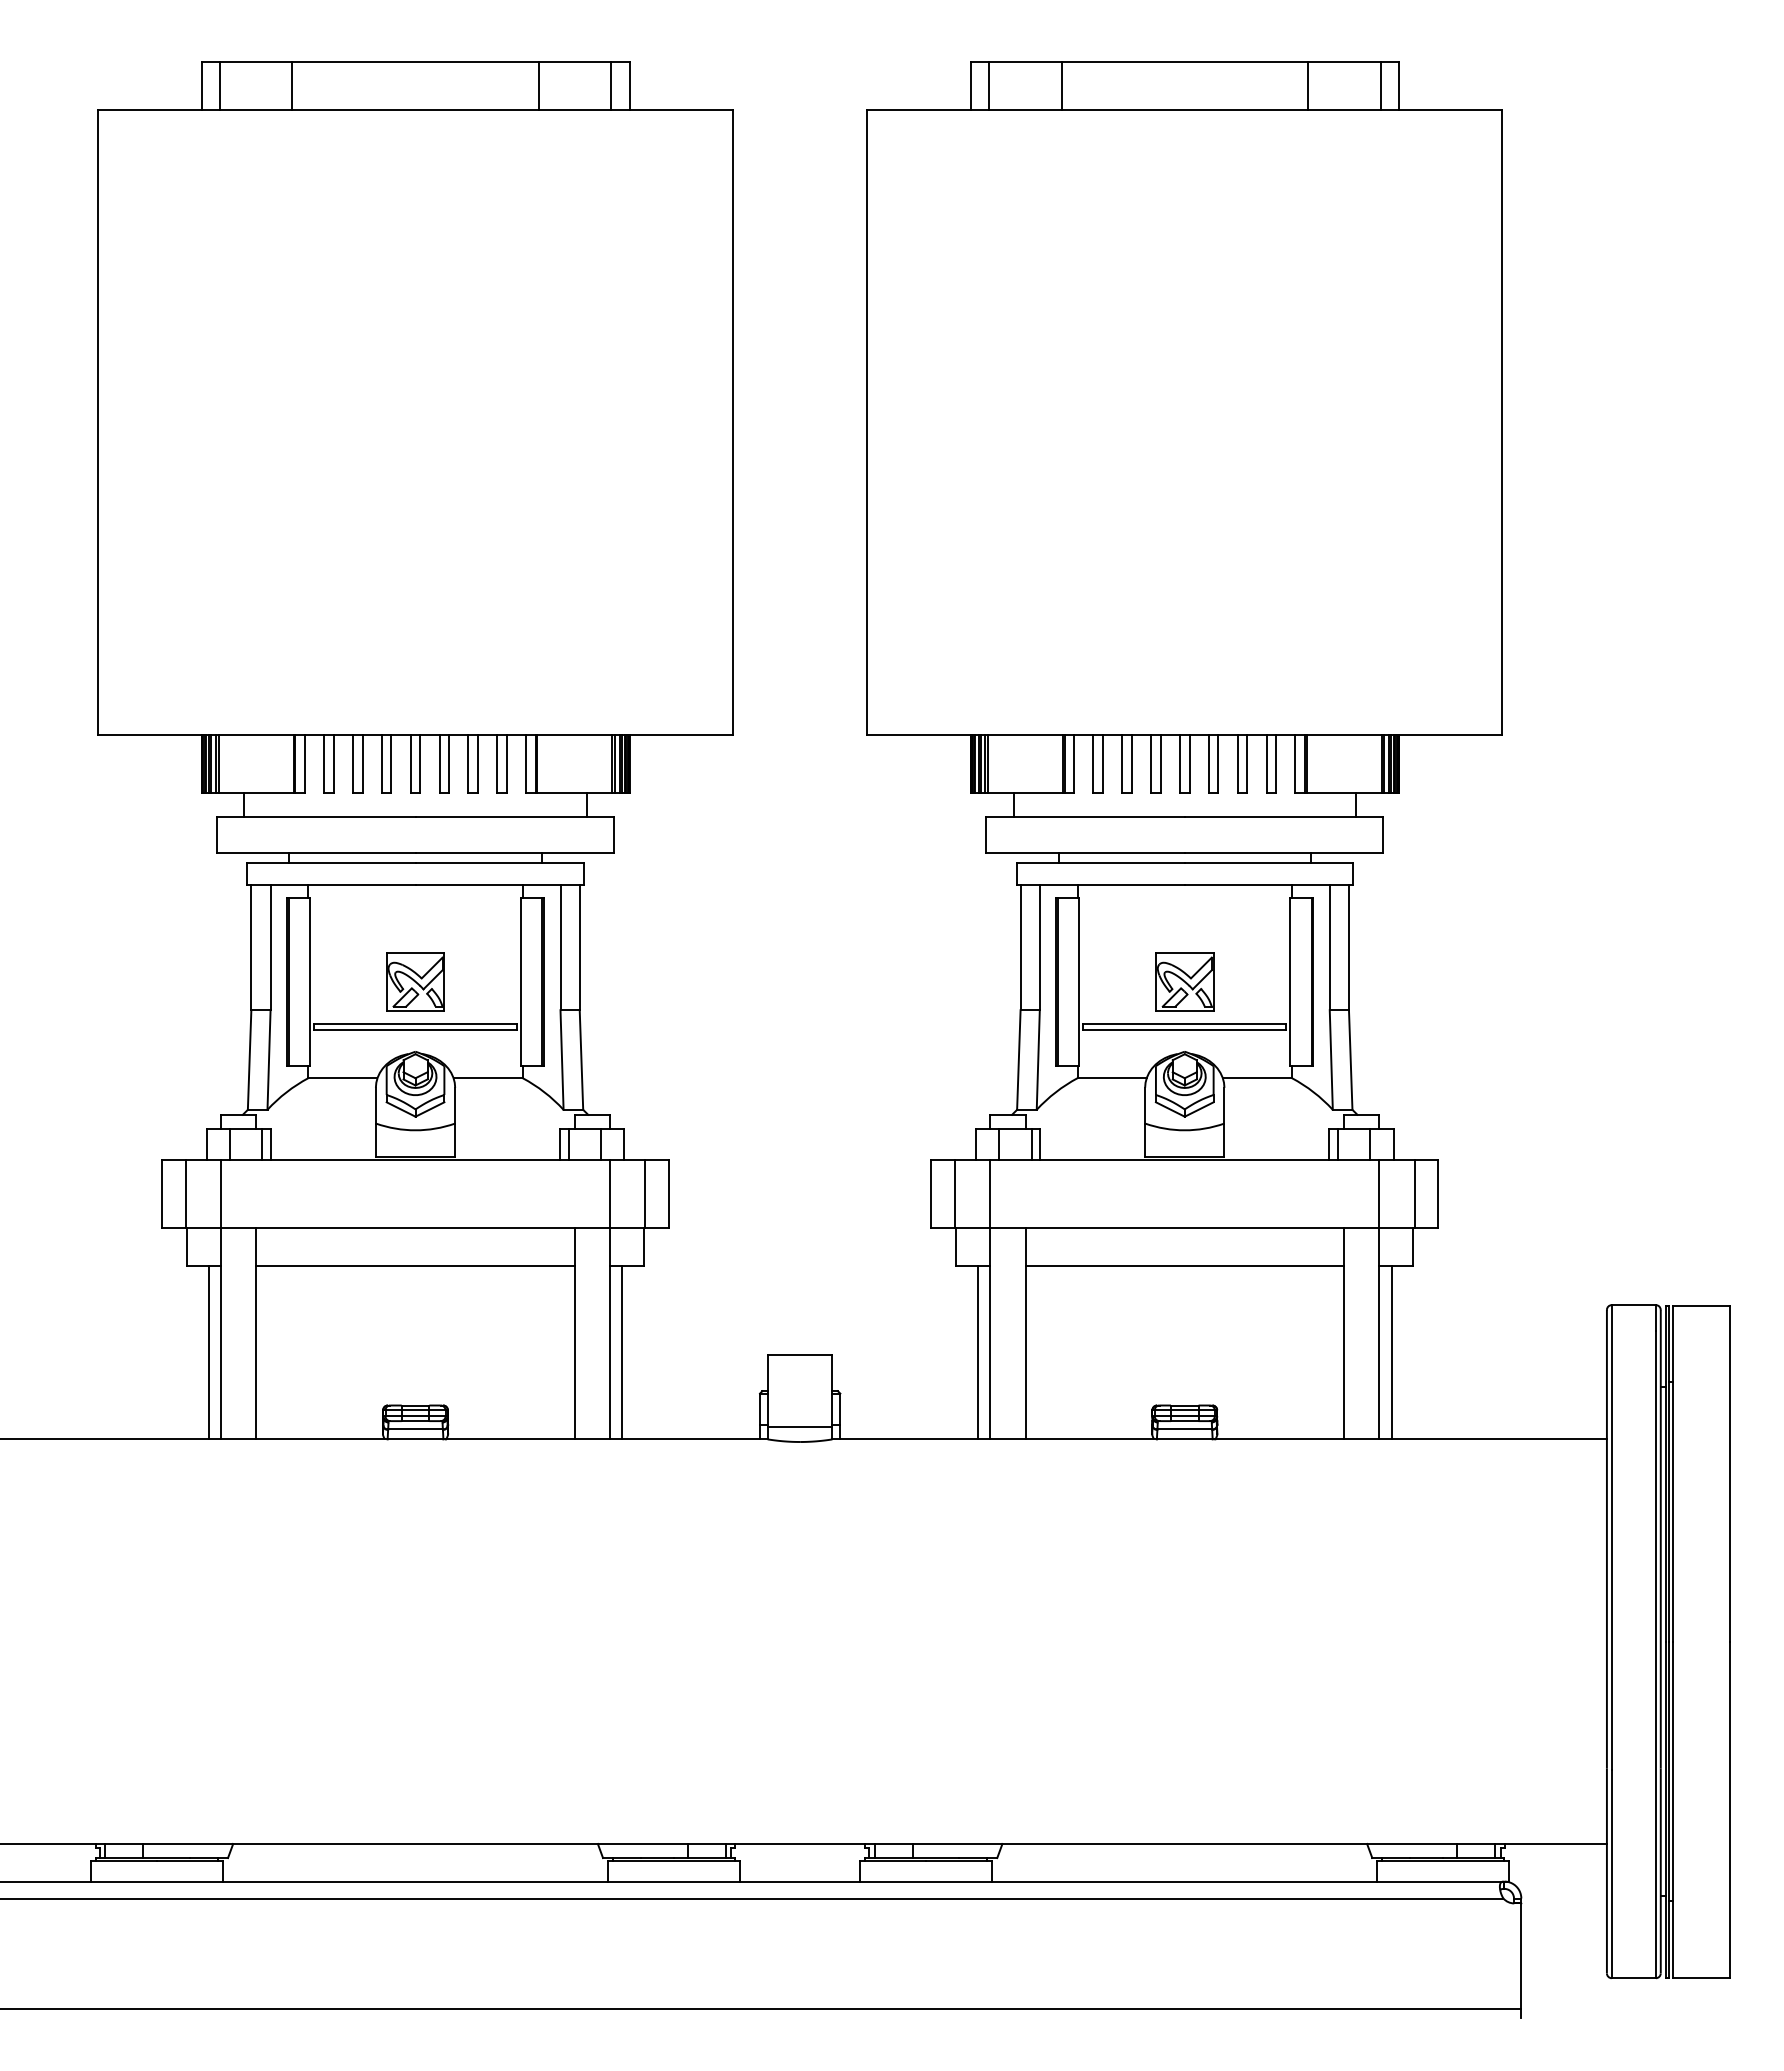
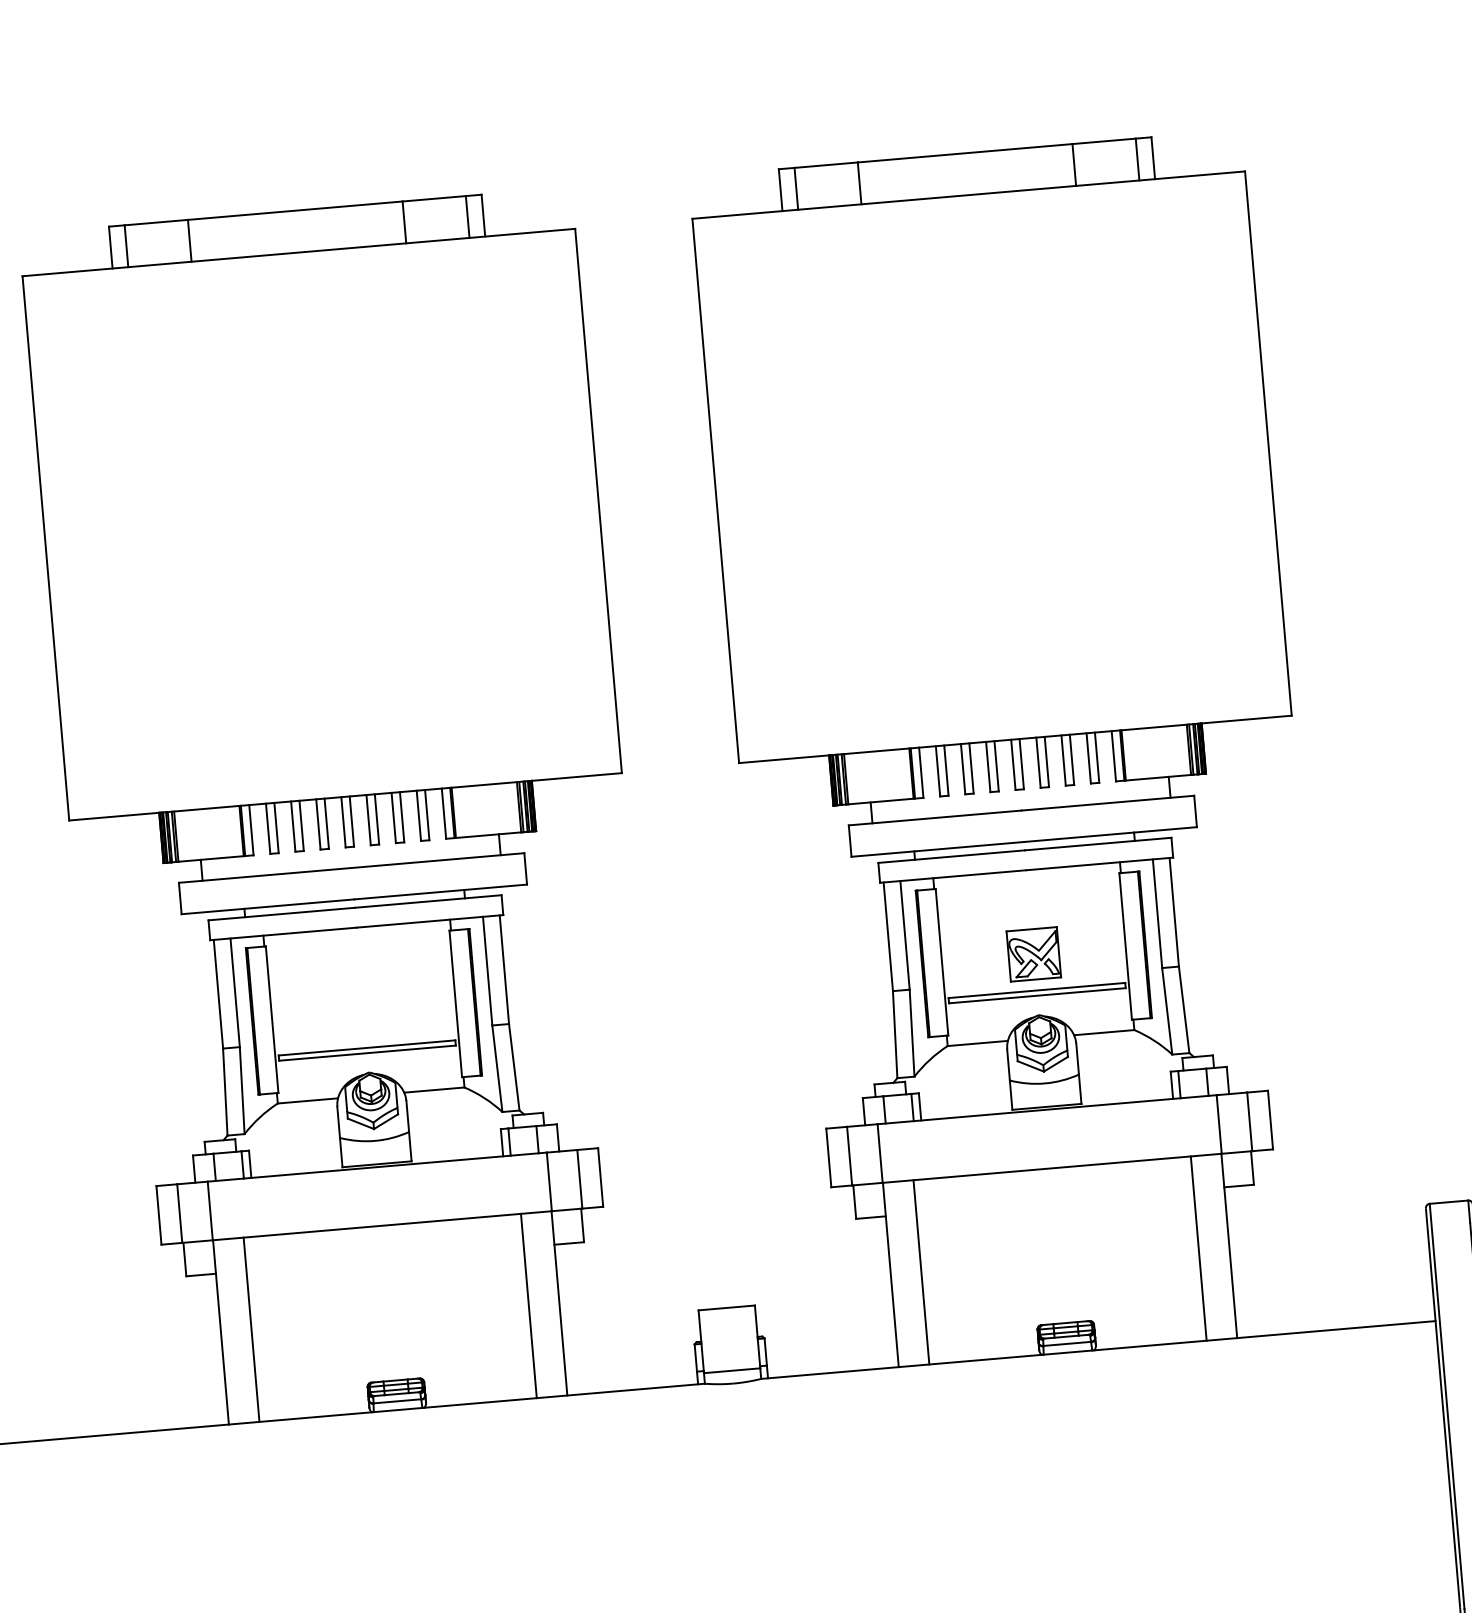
part: (415, 981) -> (363, 1011), removed
line: (415, 1266) -> (385, 1259), removed
line: (1184, 1266) -> (1054, 1202), removed
line: (208, 1352) -> (211, 1349), removed
line: (622, 1352) -> (571, 1318), removed
line: (978, 1352) -> (881, 1292), removed
line: (1391, 1352) -> (1241, 1261), removed

